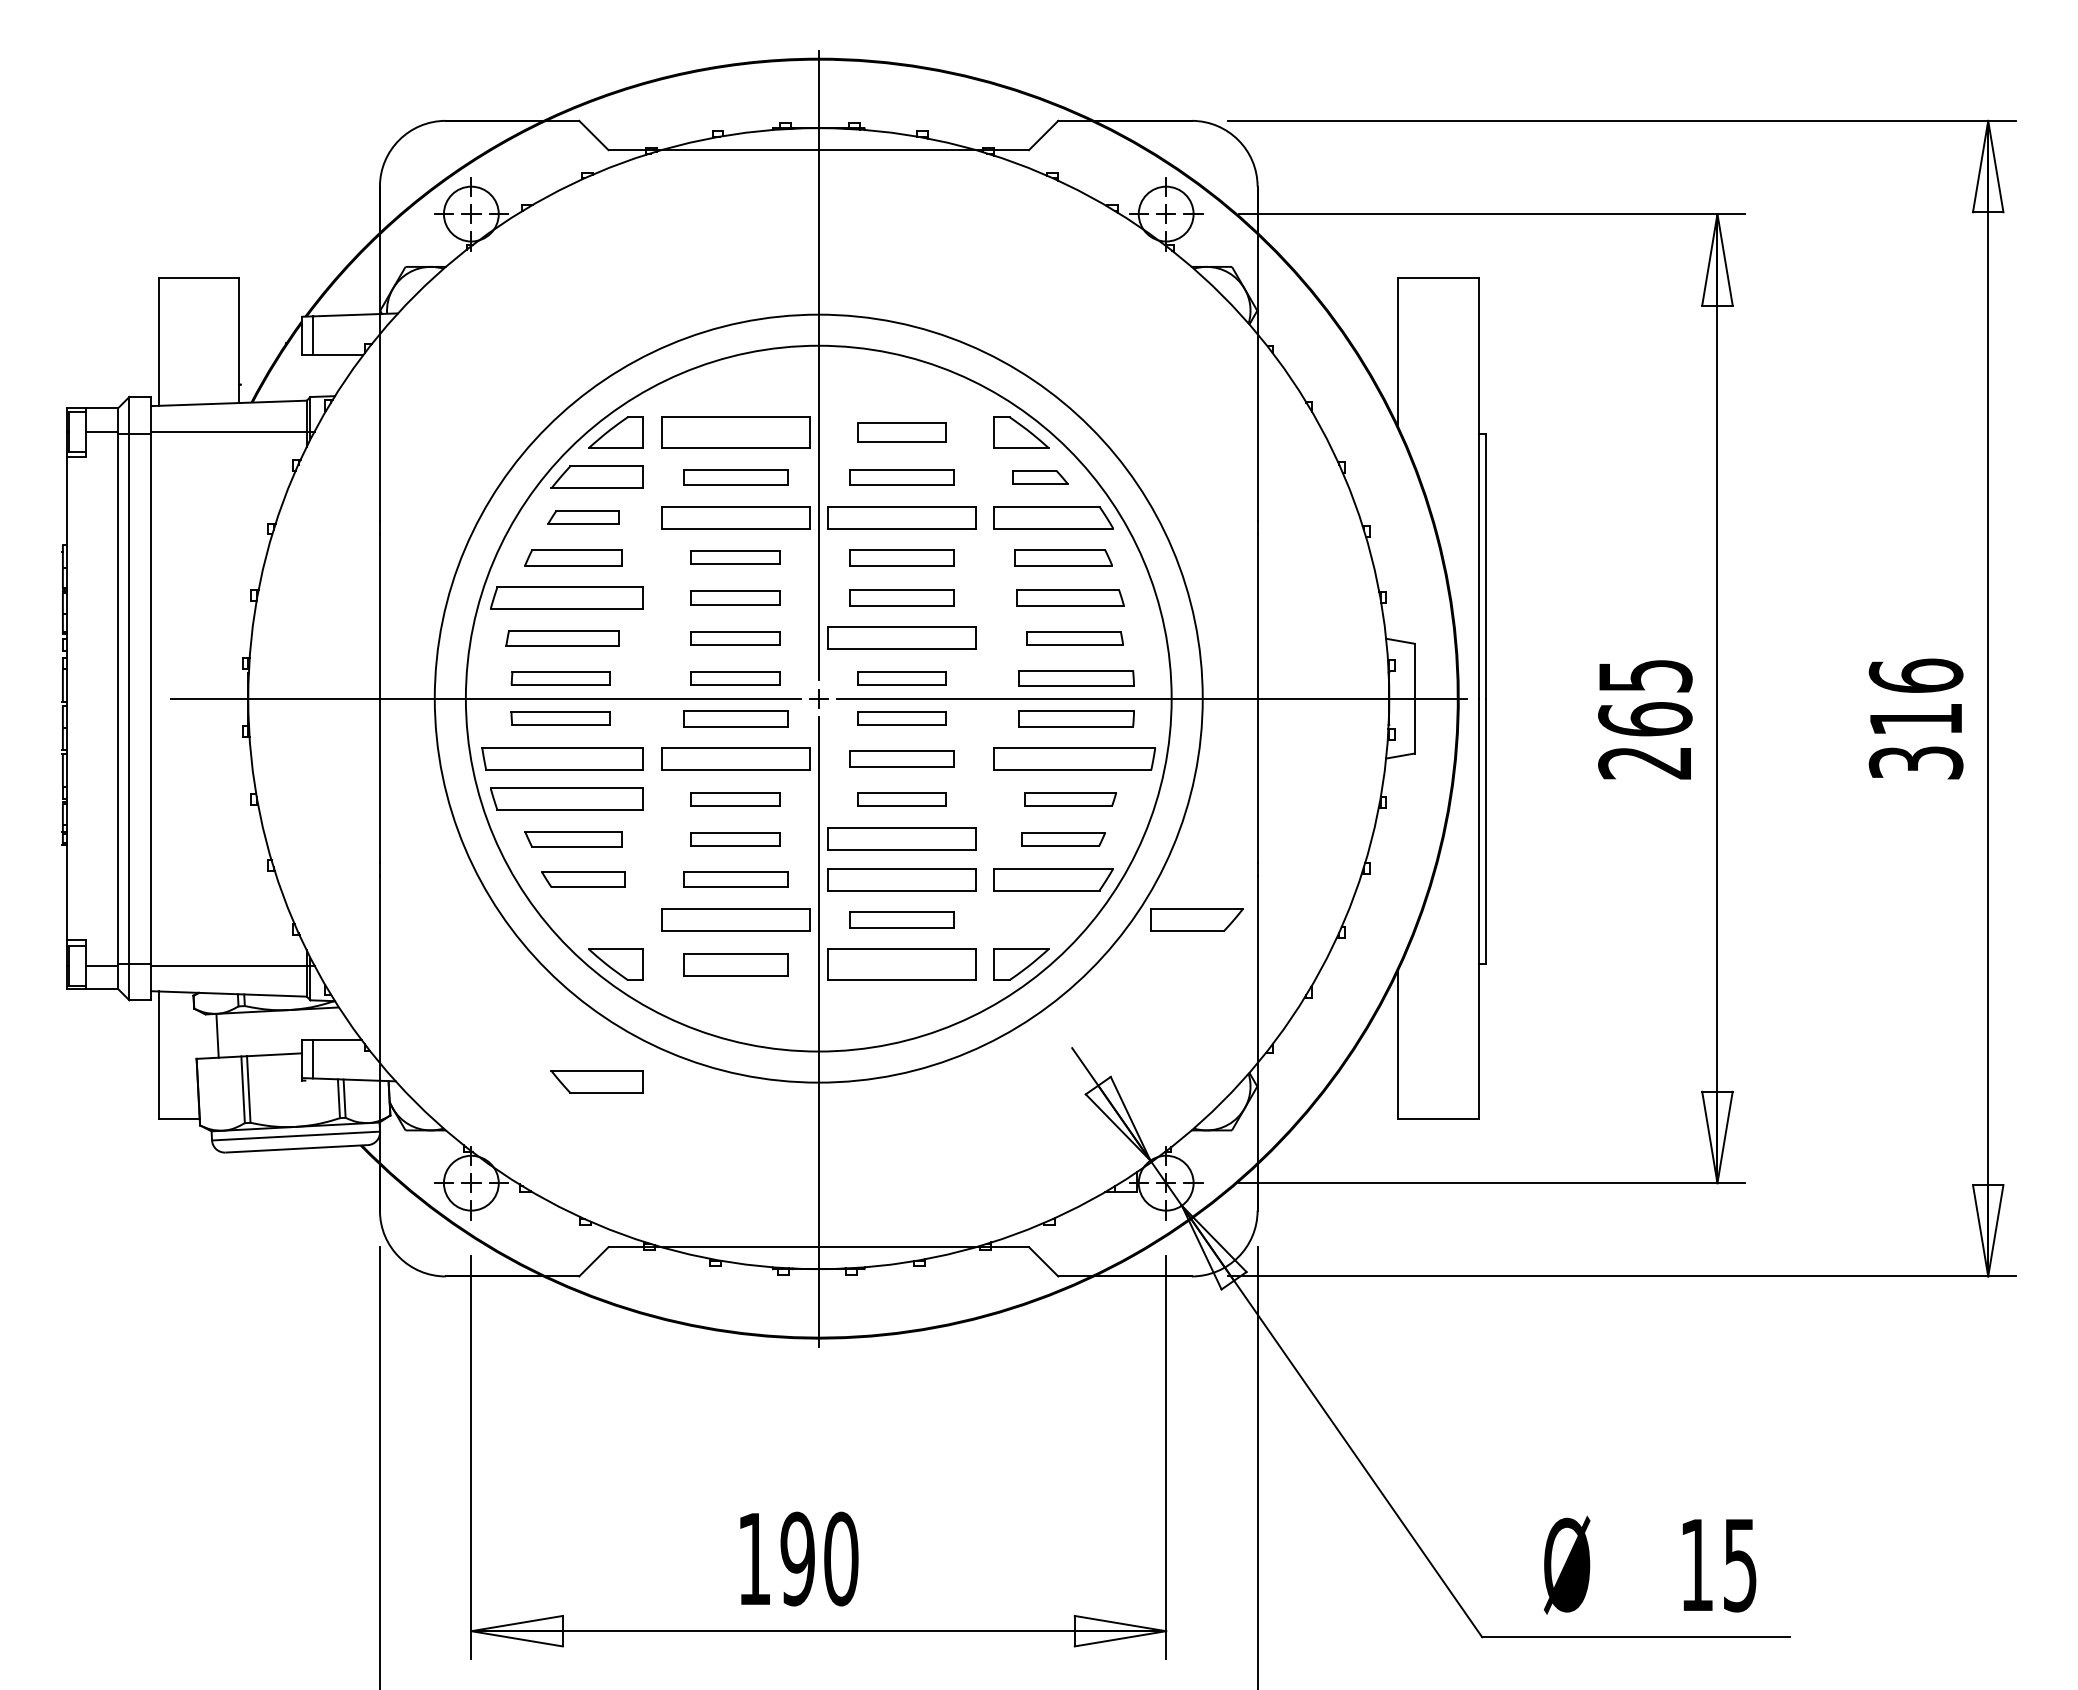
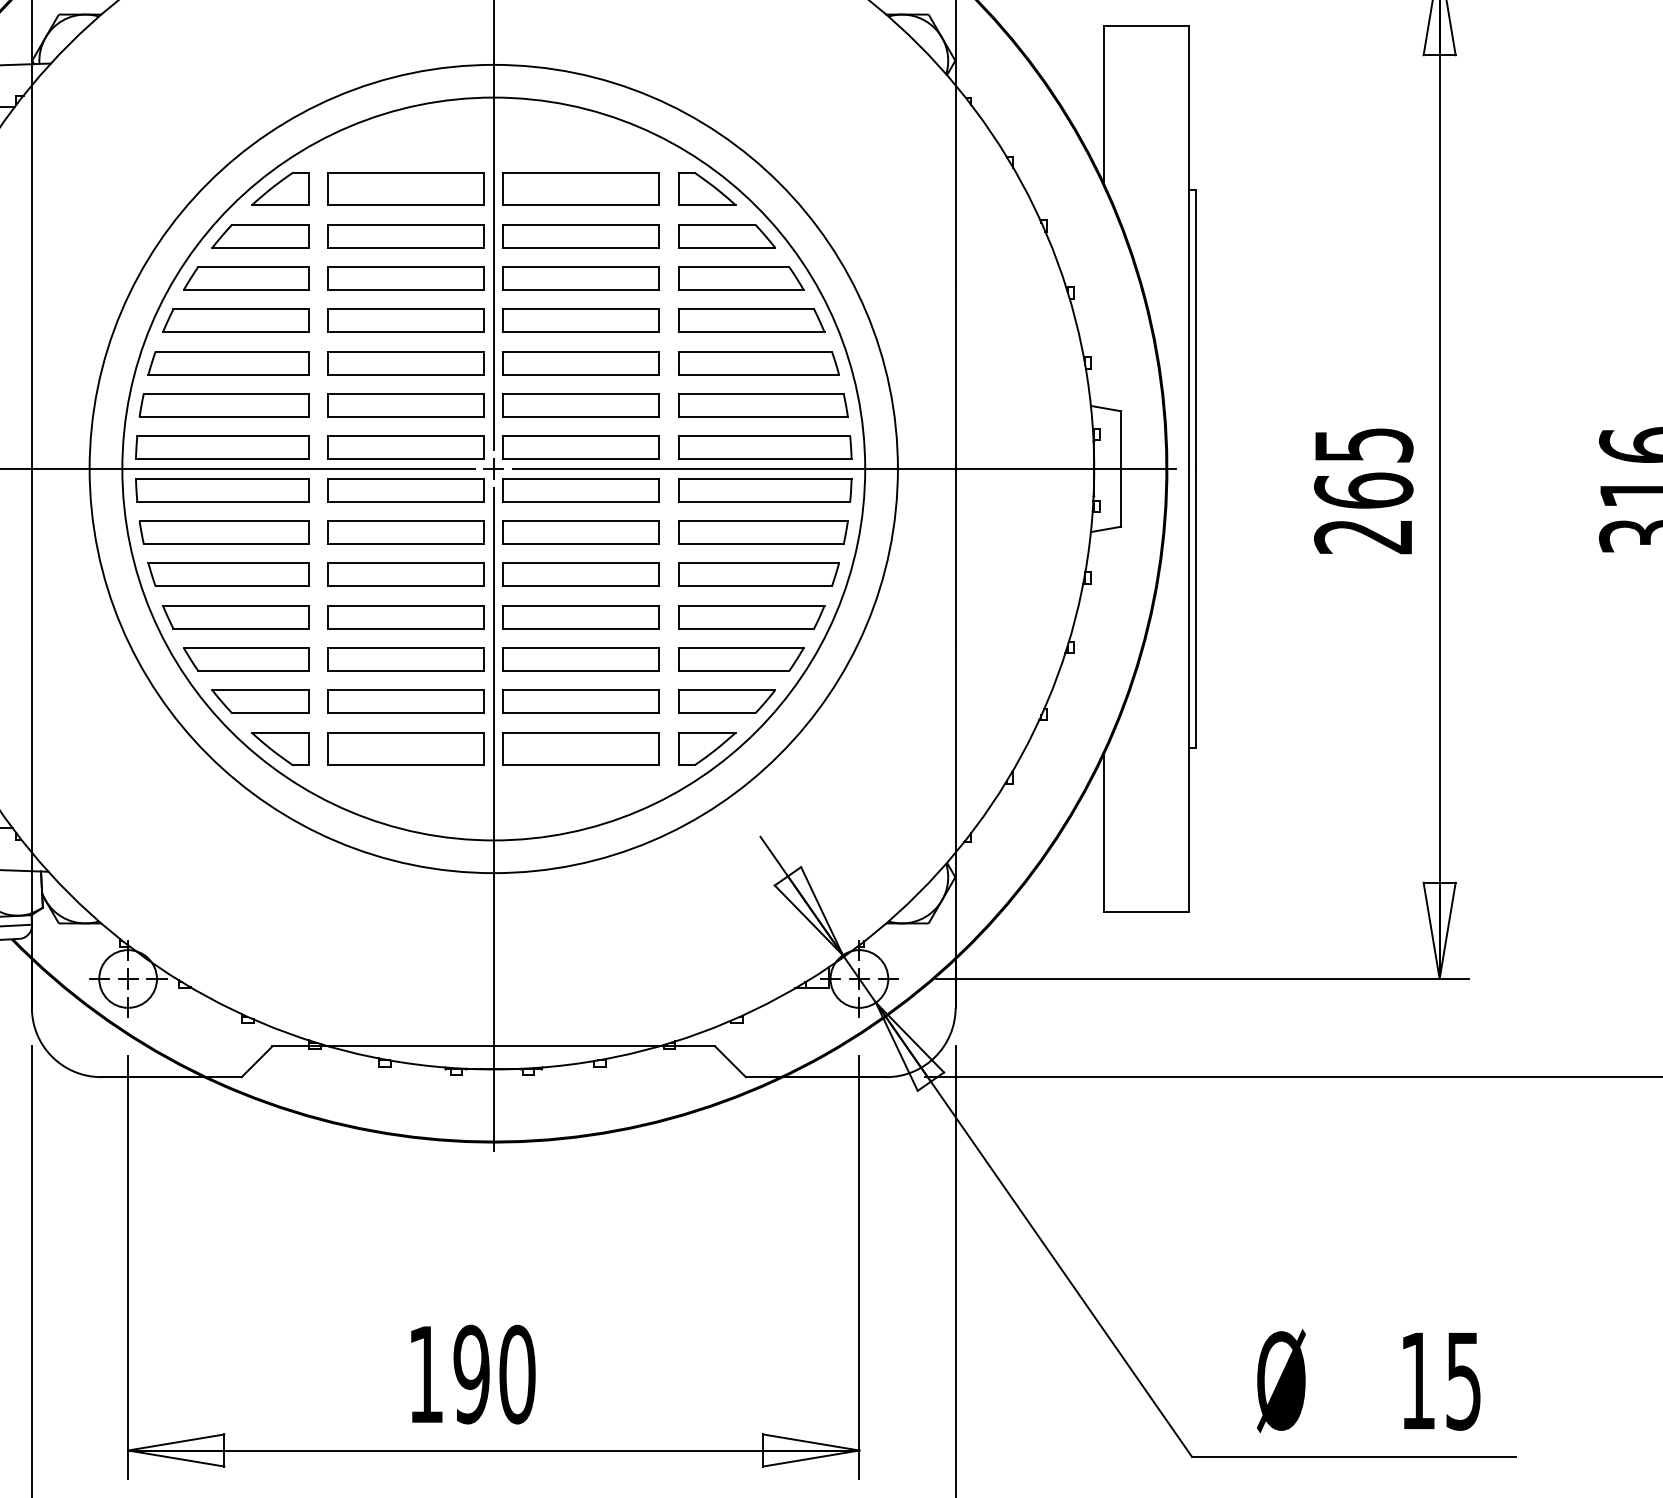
part: (901, 432) -> (580, 188), size x1.67
part: (735, 476) -> (406, 235), size x1.43
part: (901, 476) -> (580, 235), size x1.43
part: (1039, 476) -> (726, 235), size x1.67
part: (583, 517) -> (246, 278), size x1.67
part: (573, 557) -> (235, 320), size x1.43
part: (735, 557) -> (406, 320), size x1.67
part: (901, 557) -> (580, 320), size x1.43
part: (1063, 557) -> (751, 320), size x1.43
part: (735, 597) -> (406, 362), size x1.67
part: (901, 597) -> (580, 362), size x1.43
part: (1070, 597) -> (758, 362), size x1.43
part: (562, 637) -> (224, 404), size x1.43
part: (735, 637) -> (406, 404), size x1.67
part: (1074, 637) -> (762, 404), size x1.67
part: (560, 678) -> (221, 447), size x1.67
part: (735, 678) -> (406, 447), size x1.67
part: (901, 678) -> (580, 447), size x1.67
part: (1076, 678) -> (765, 447), size x1.43
part: (560, 718) -> (221, 489), size x1.67
part: (735, 718) -> (406, 489), size x1.43
part: (901, 718) -> (580, 489), size x1.67
part: (1076, 718) -> (765, 489), size x1.43
part: (901, 758) -> (580, 531), size x1.43
part: (735, 798) -> (406, 574), size x1.67
part: (901, 798) -> (580, 574), size x1.67
part: (1070, 798) -> (758, 574), size x1.67
part: (573, 838) -> (235, 616), size x1.43
part: (735, 838) -> (406, 616), size x1.67
part: (1063, 838) -> (751, 616), size x1.67
part: (583, 879) -> (246, 659), size x1.43
part: (735, 879) -> (406, 659), size x1.43
part: (901, 919) -> (580, 701), size x1.43
part: (1196, 919) -> (726, 701), moved
part: (735, 964) -> (406, 748), size x1.43
part: (596, 1081) -> (259, 701), moved

